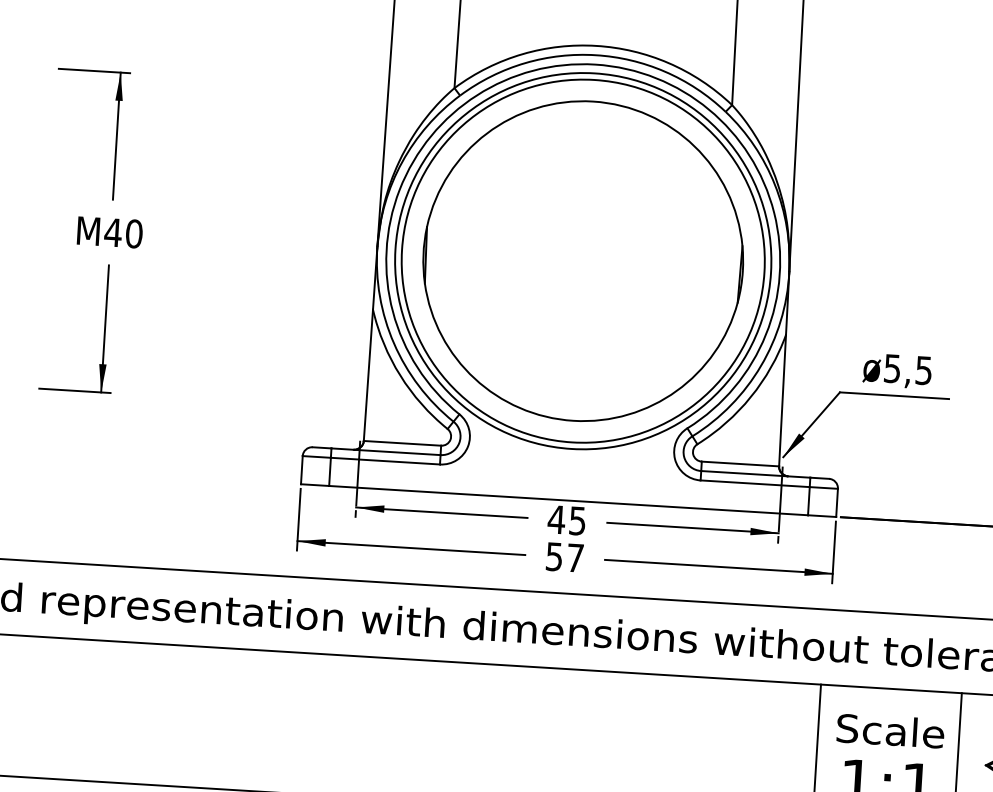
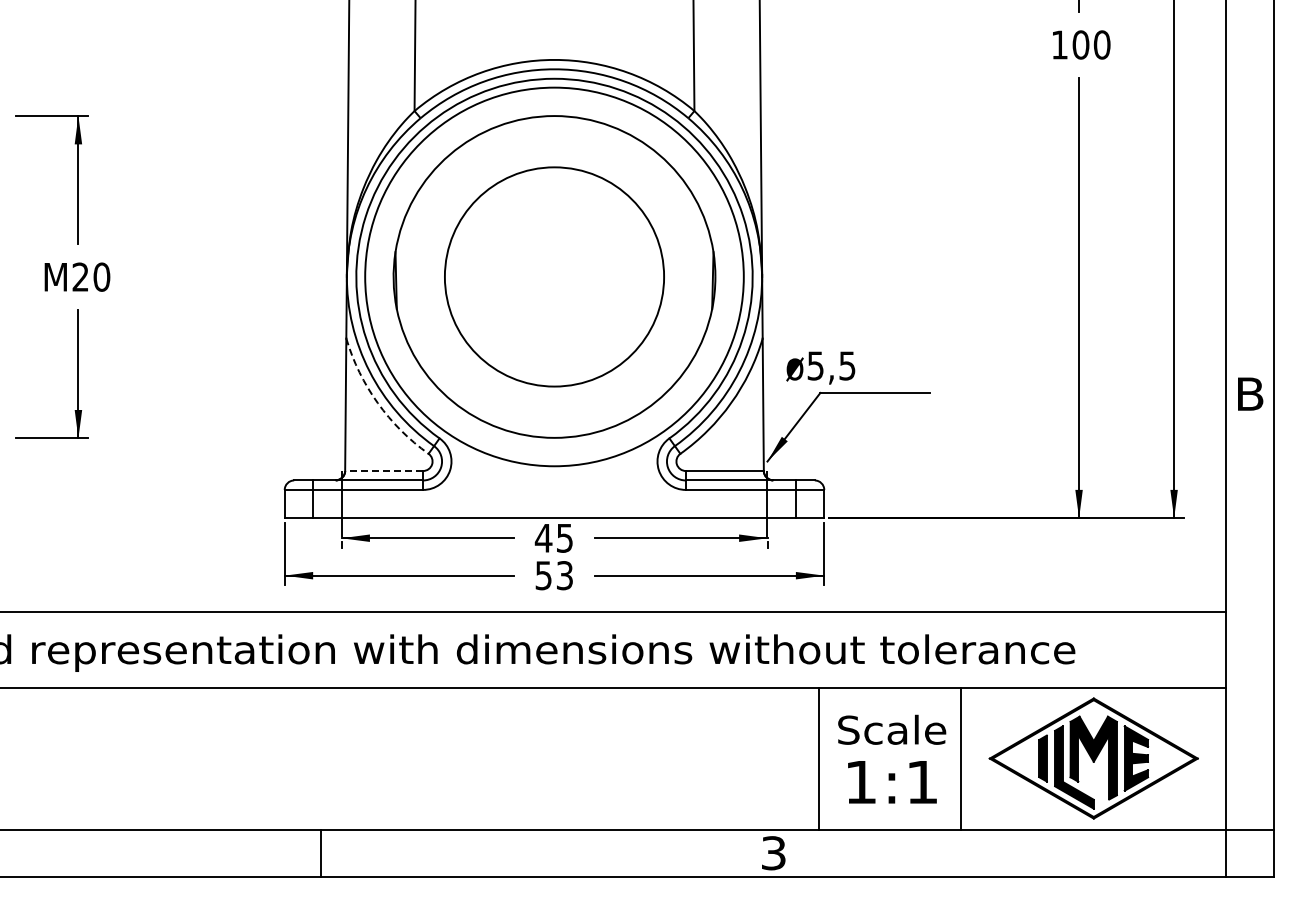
text: (113, 231) -> (80, 276), M40 -> M20
circle: (583, 260) -> (554, 276), size x0.6
text: (897, 370) -> (820, 367), moved
arc: (399, 375) -> (377, 403), solid -> dashed
line: (402, 443) -> (384, 471), solid -> dashed
text: (575, 557) -> (564, 575), 57 -> 53

